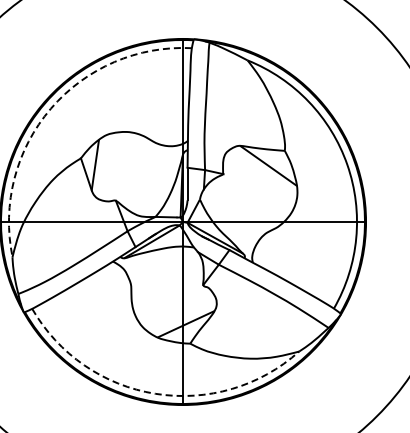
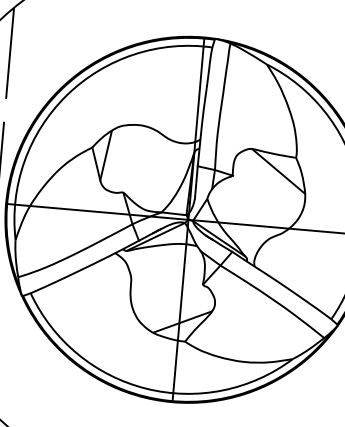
arc: (50, 108) -> (66, 95), dashed -> solid
arc: (155, 393) -> (146, 388), dashed -> solid

